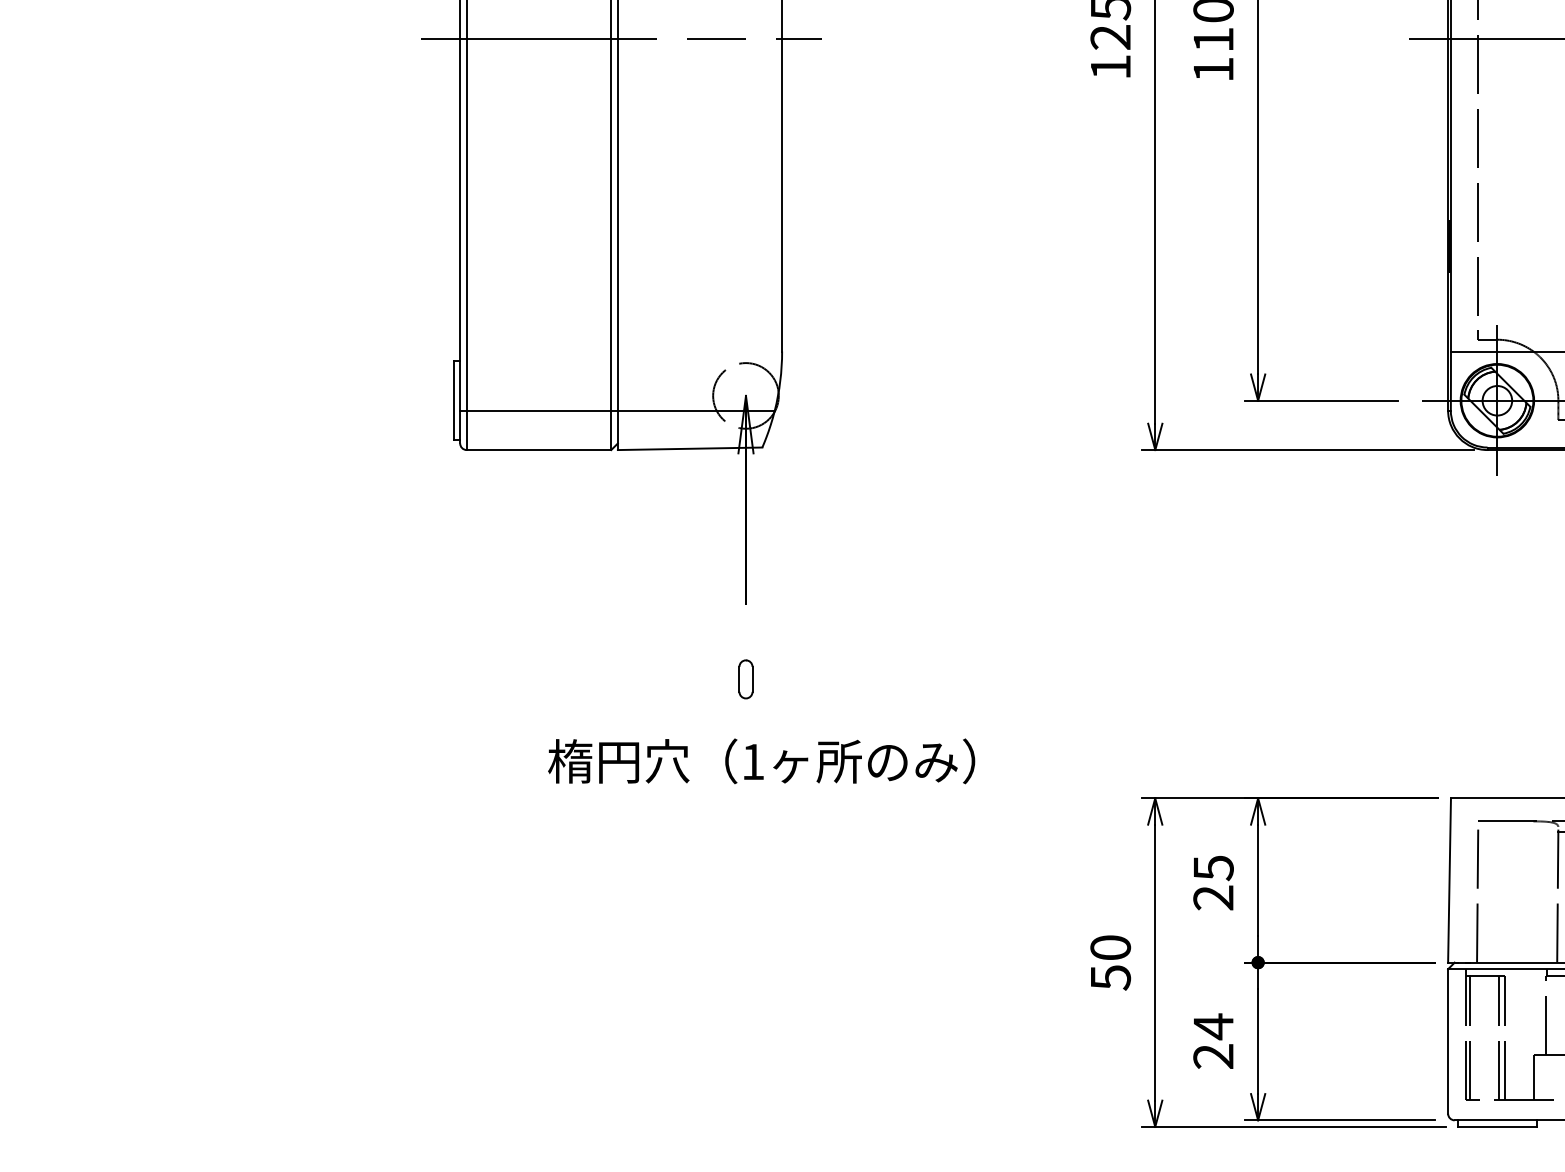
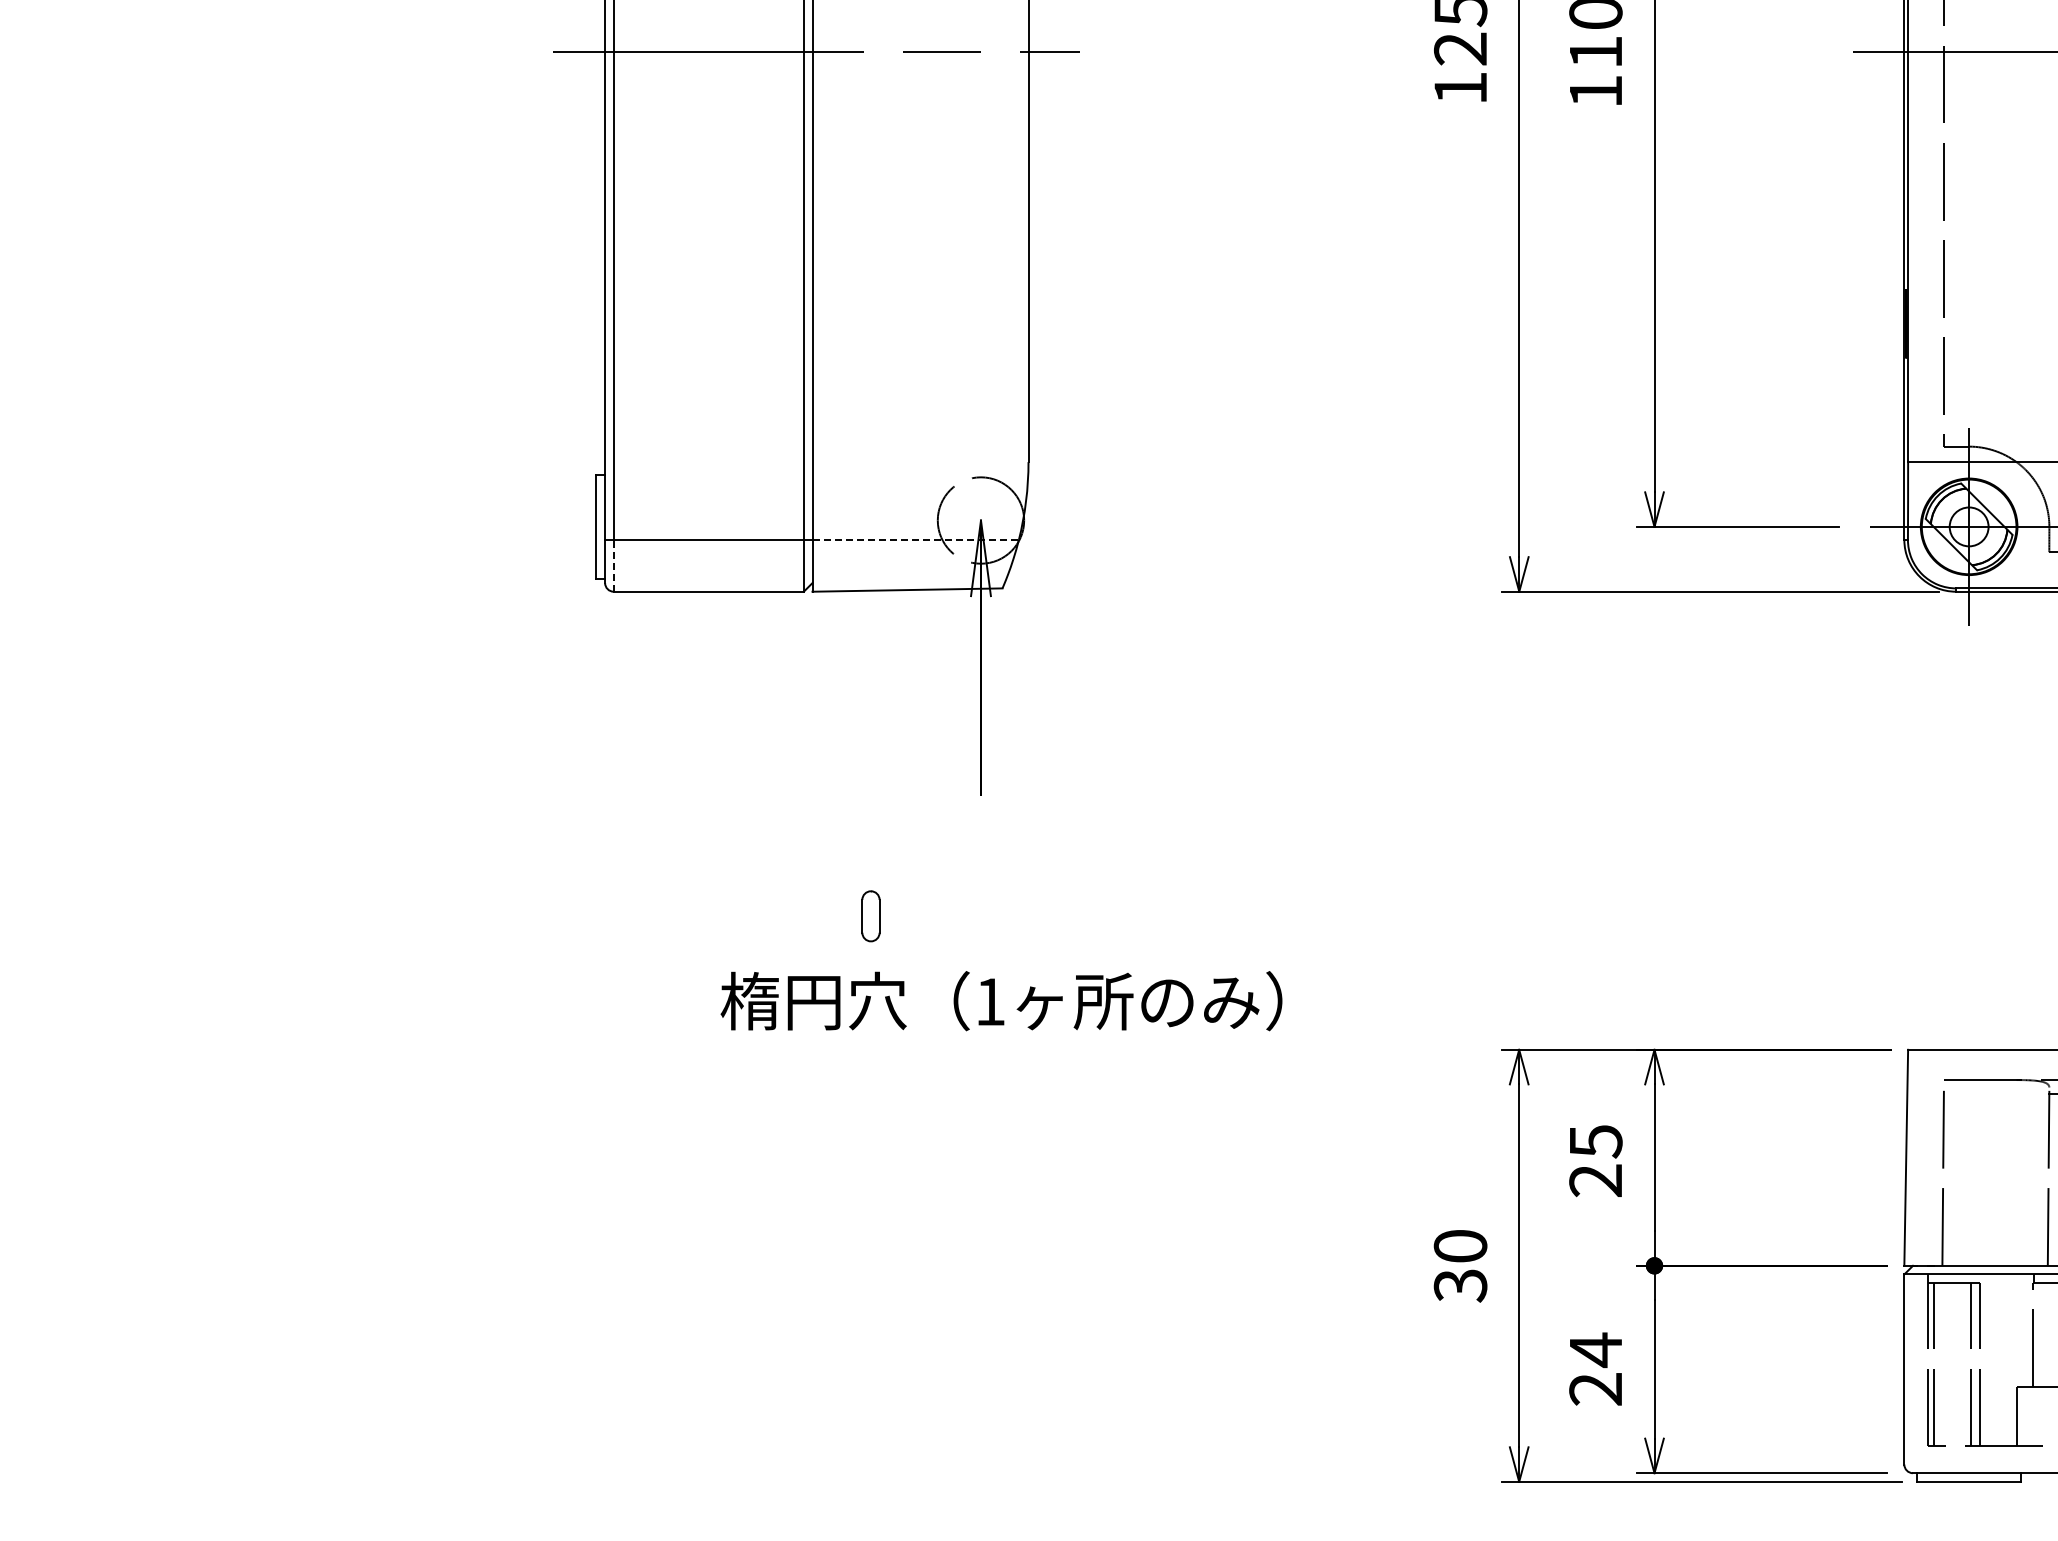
line: (696, 410) -> (916, 539), solid -> dashed
line: (466, 430) -> (613, 565), solid -> dashed
part: (745, 679) -> (870, 916), moved
text: (1109, 977) -> (1459, 1285), 50 -> 30

